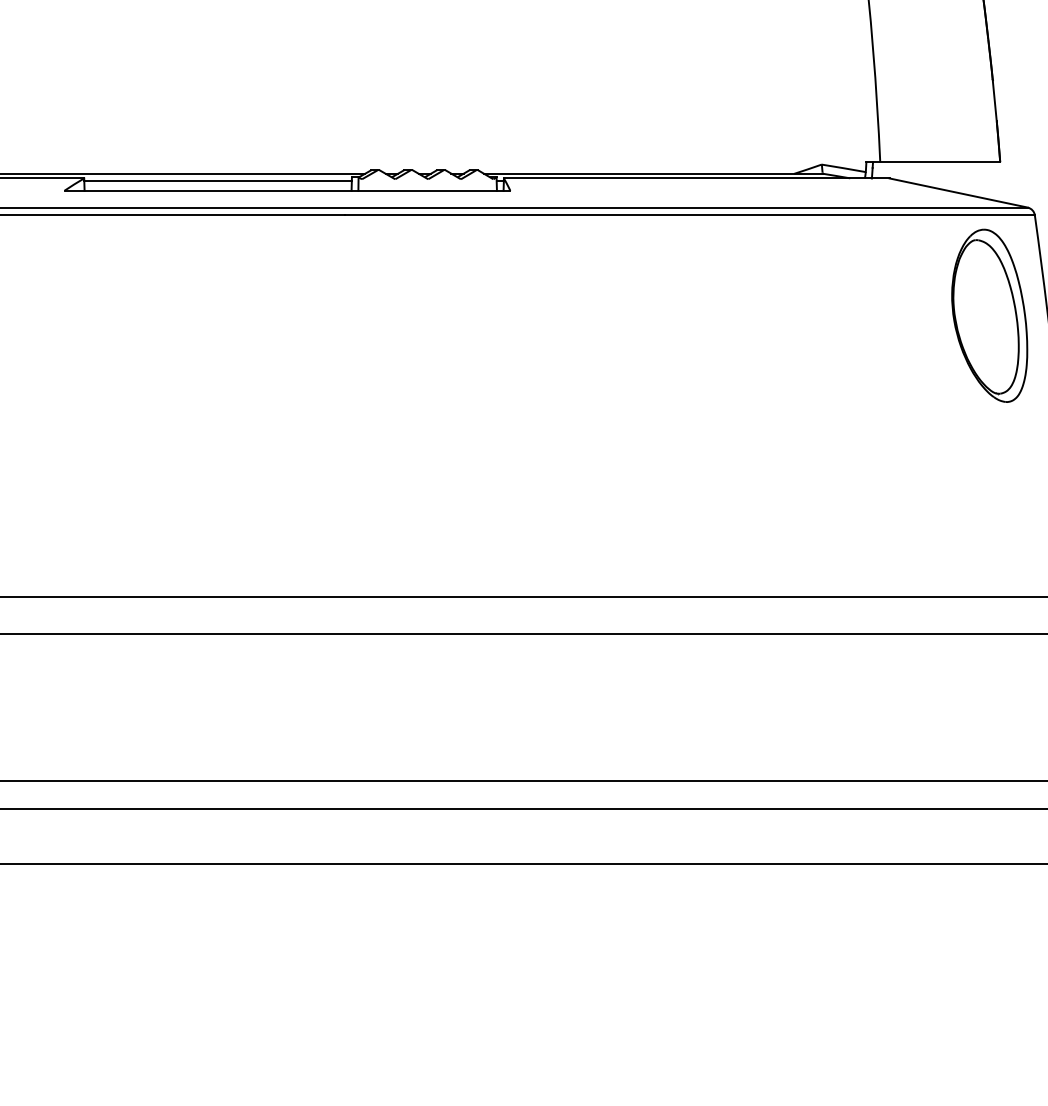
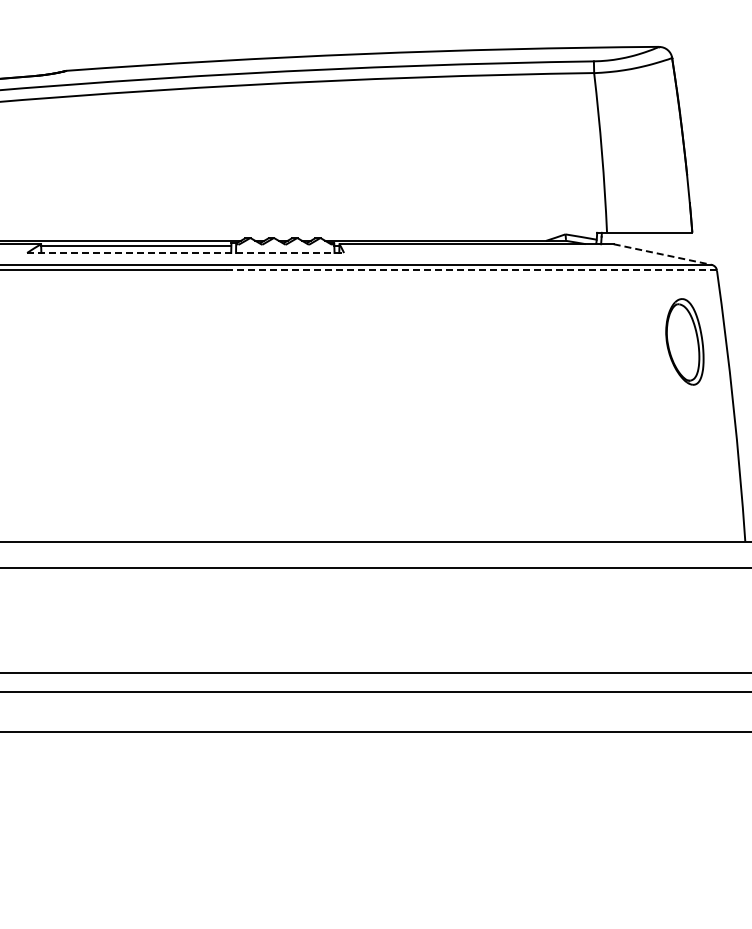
line: (287, 191) -> (185, 253), solid -> dashed
line: (959, 192) -> (663, 254), solid -> dashed
line: (691, 215) -> (472, 270), solid -> dashed
part: (989, 315) -> (684, 341), size x0.7

